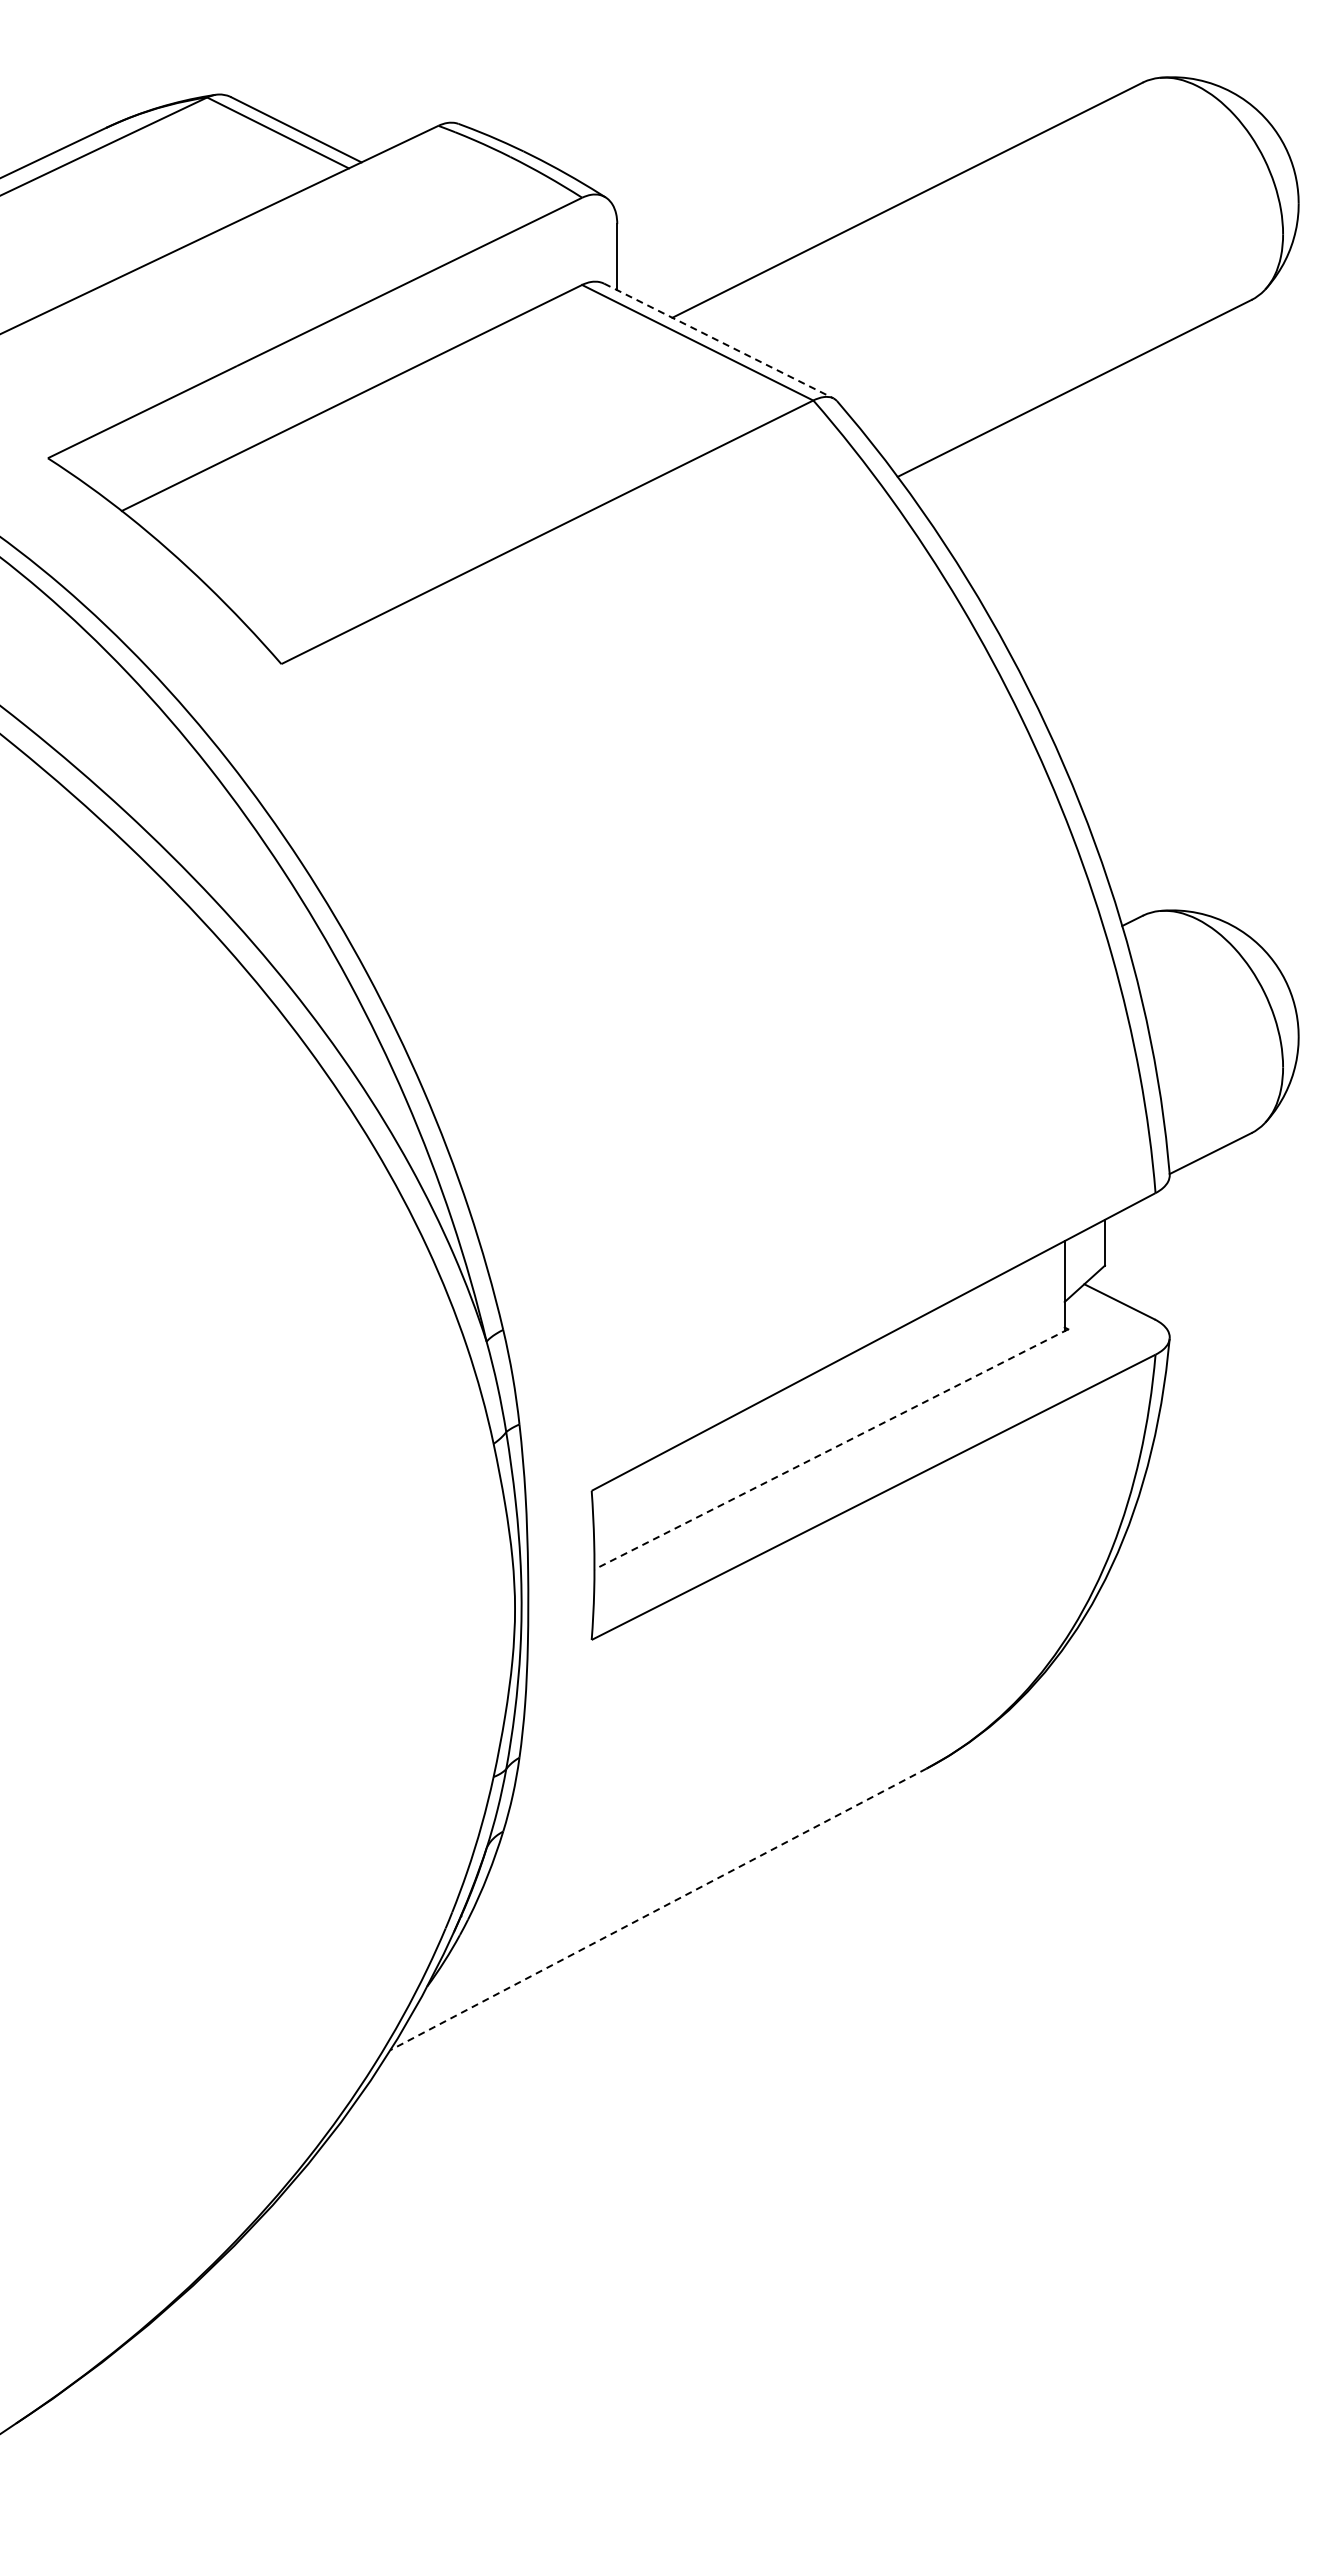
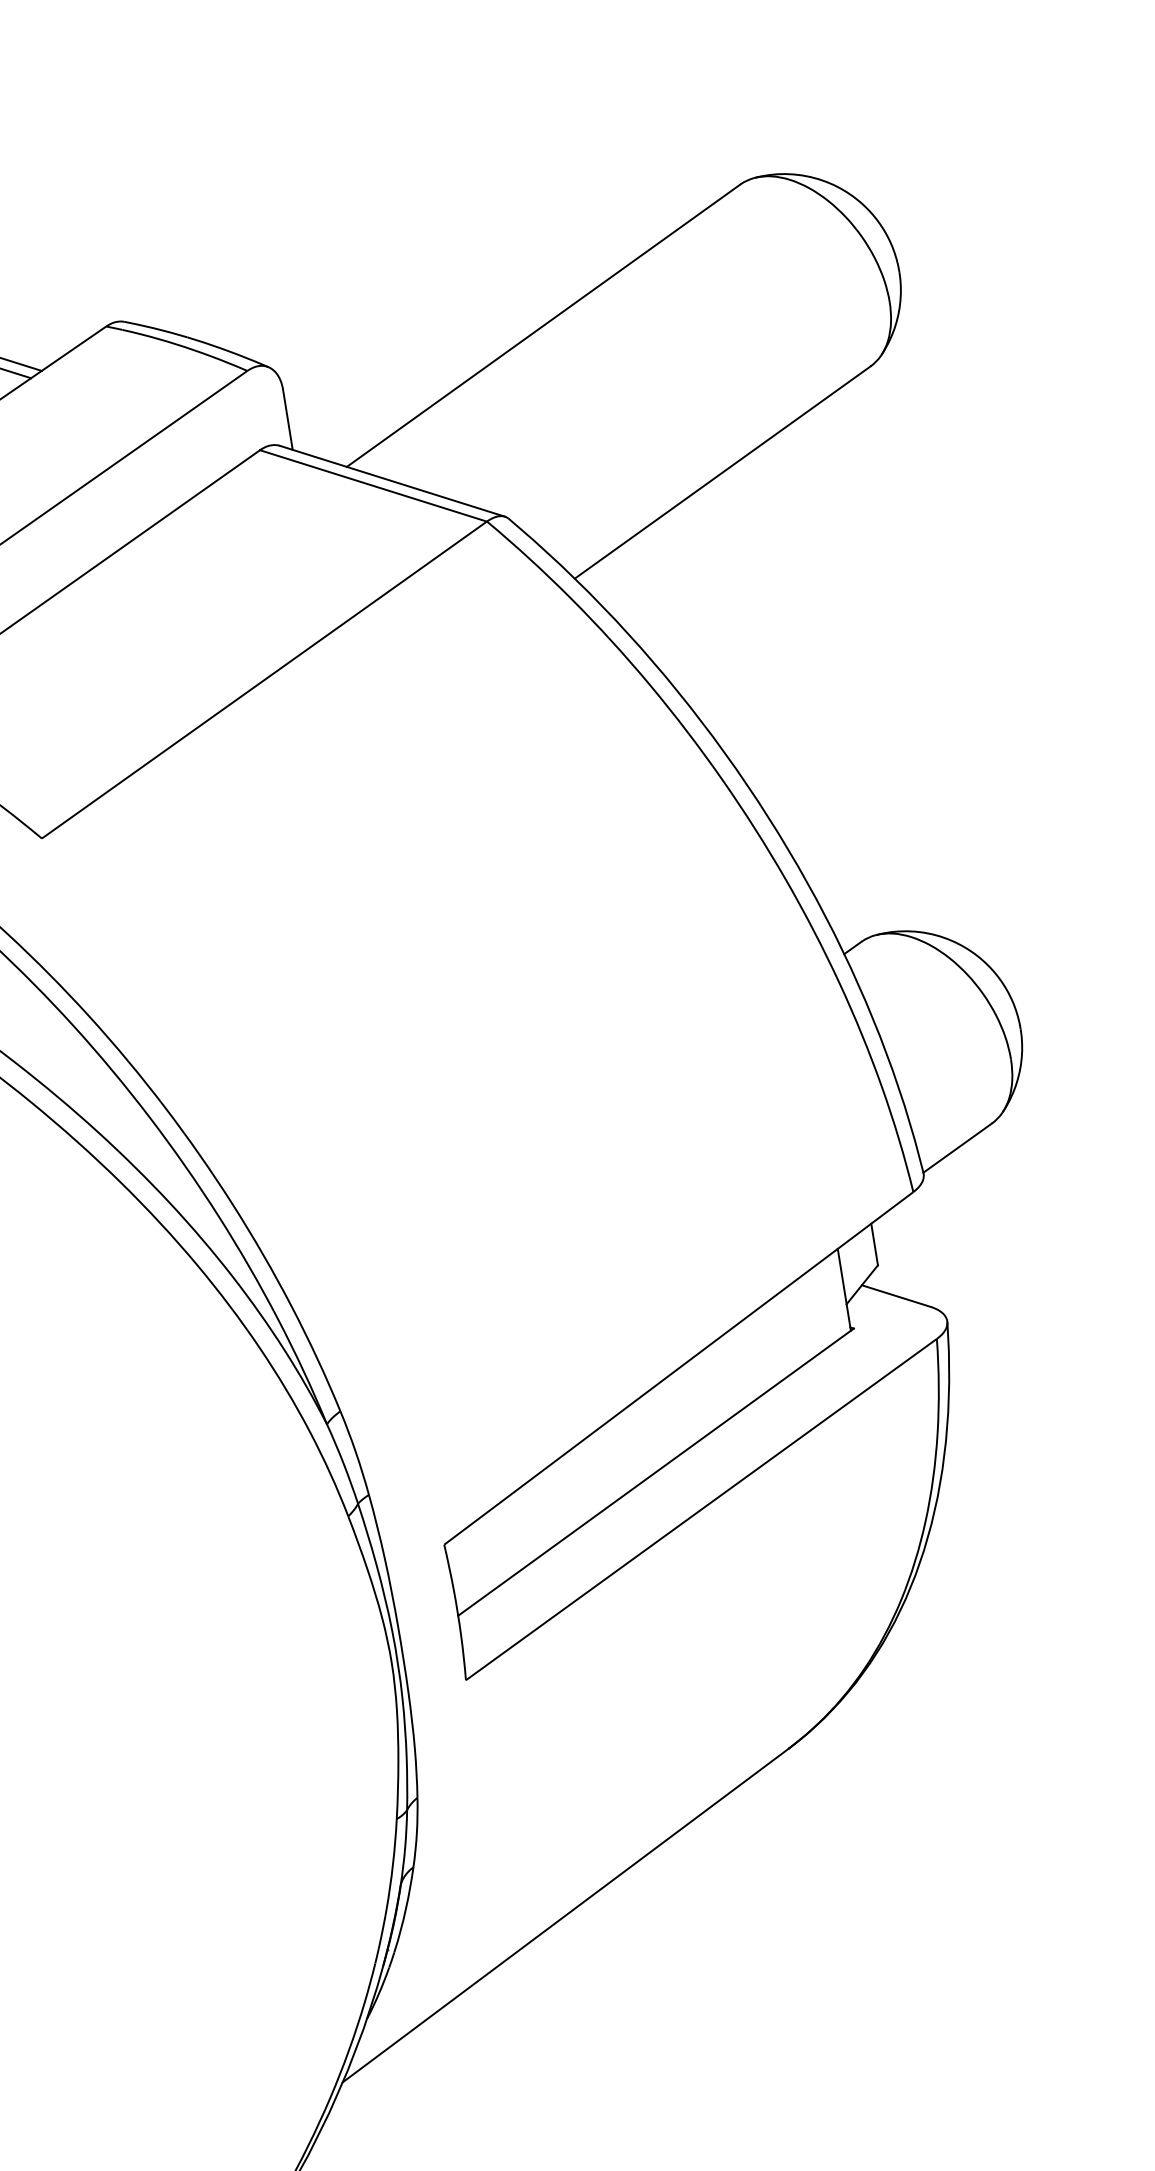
line: (719, 341) -> (393, 481), dashed -> solid
line: (831, 1449) -> (656, 1472), dashed -> solid
line: (658, 1909) -> (565, 1915), dashed -> solid

